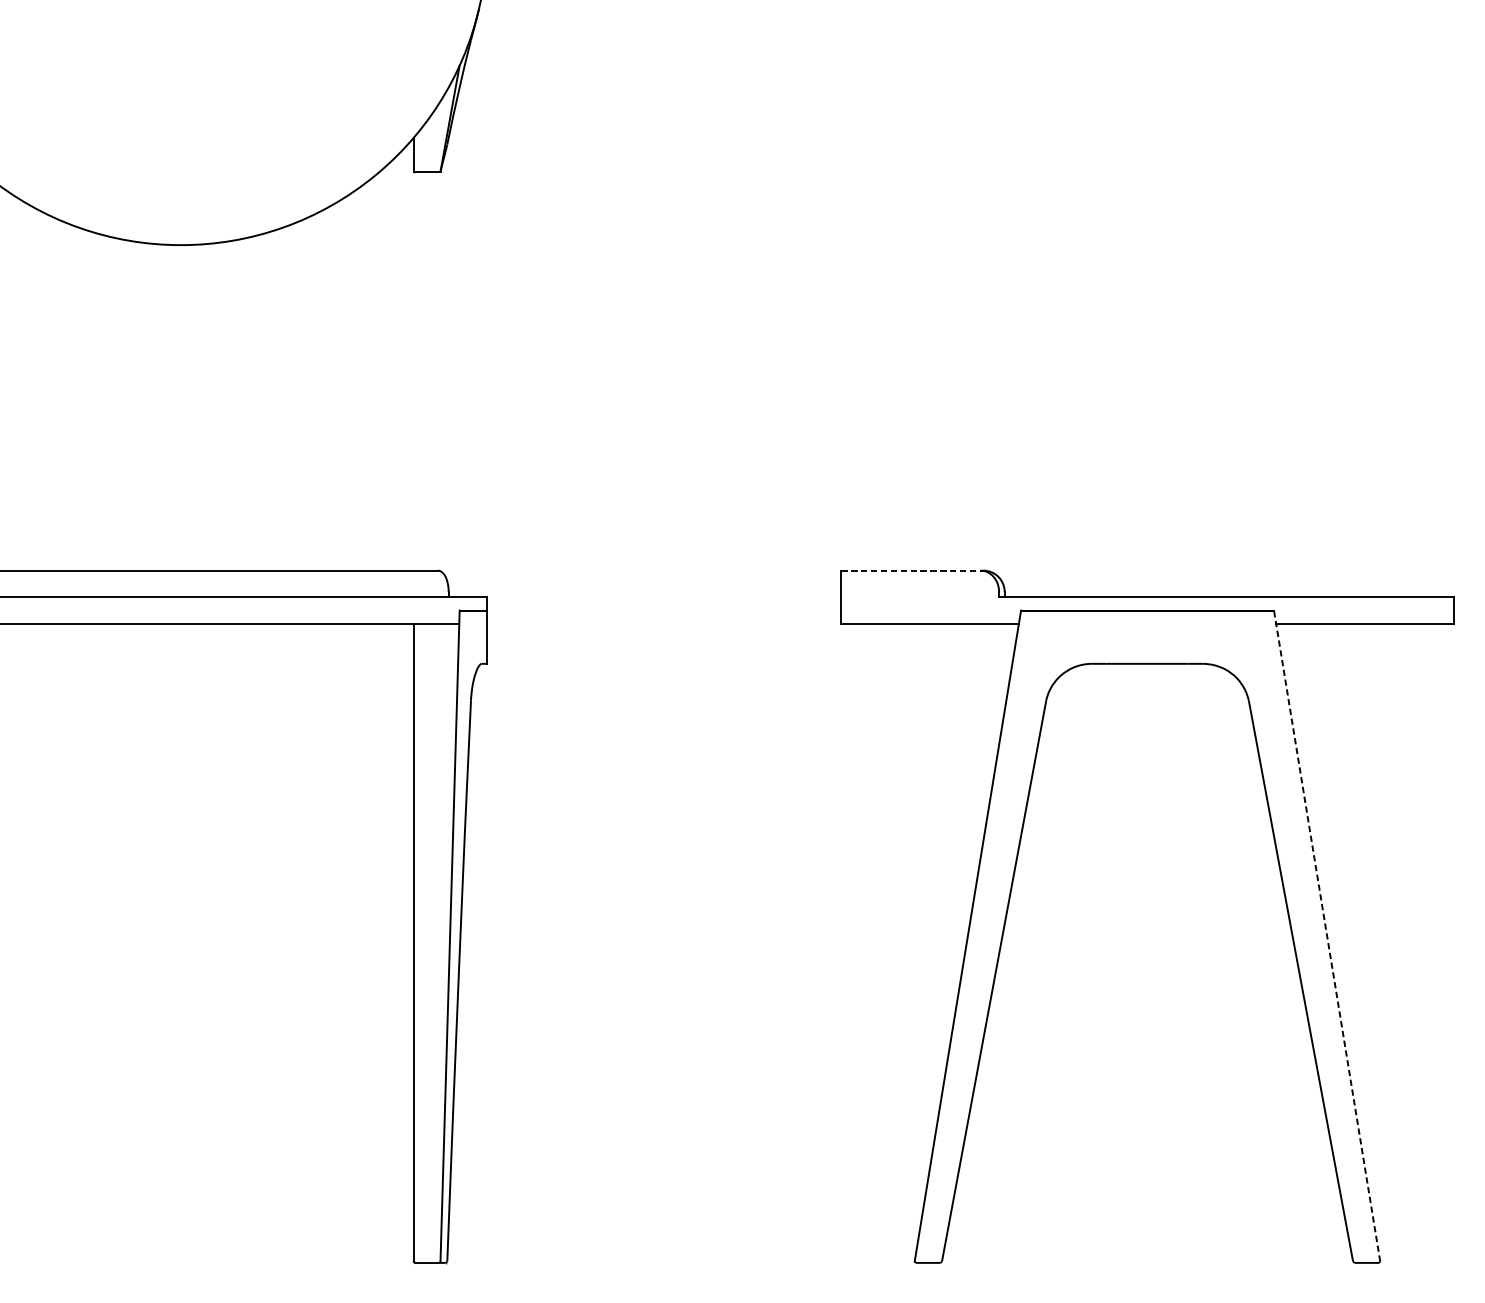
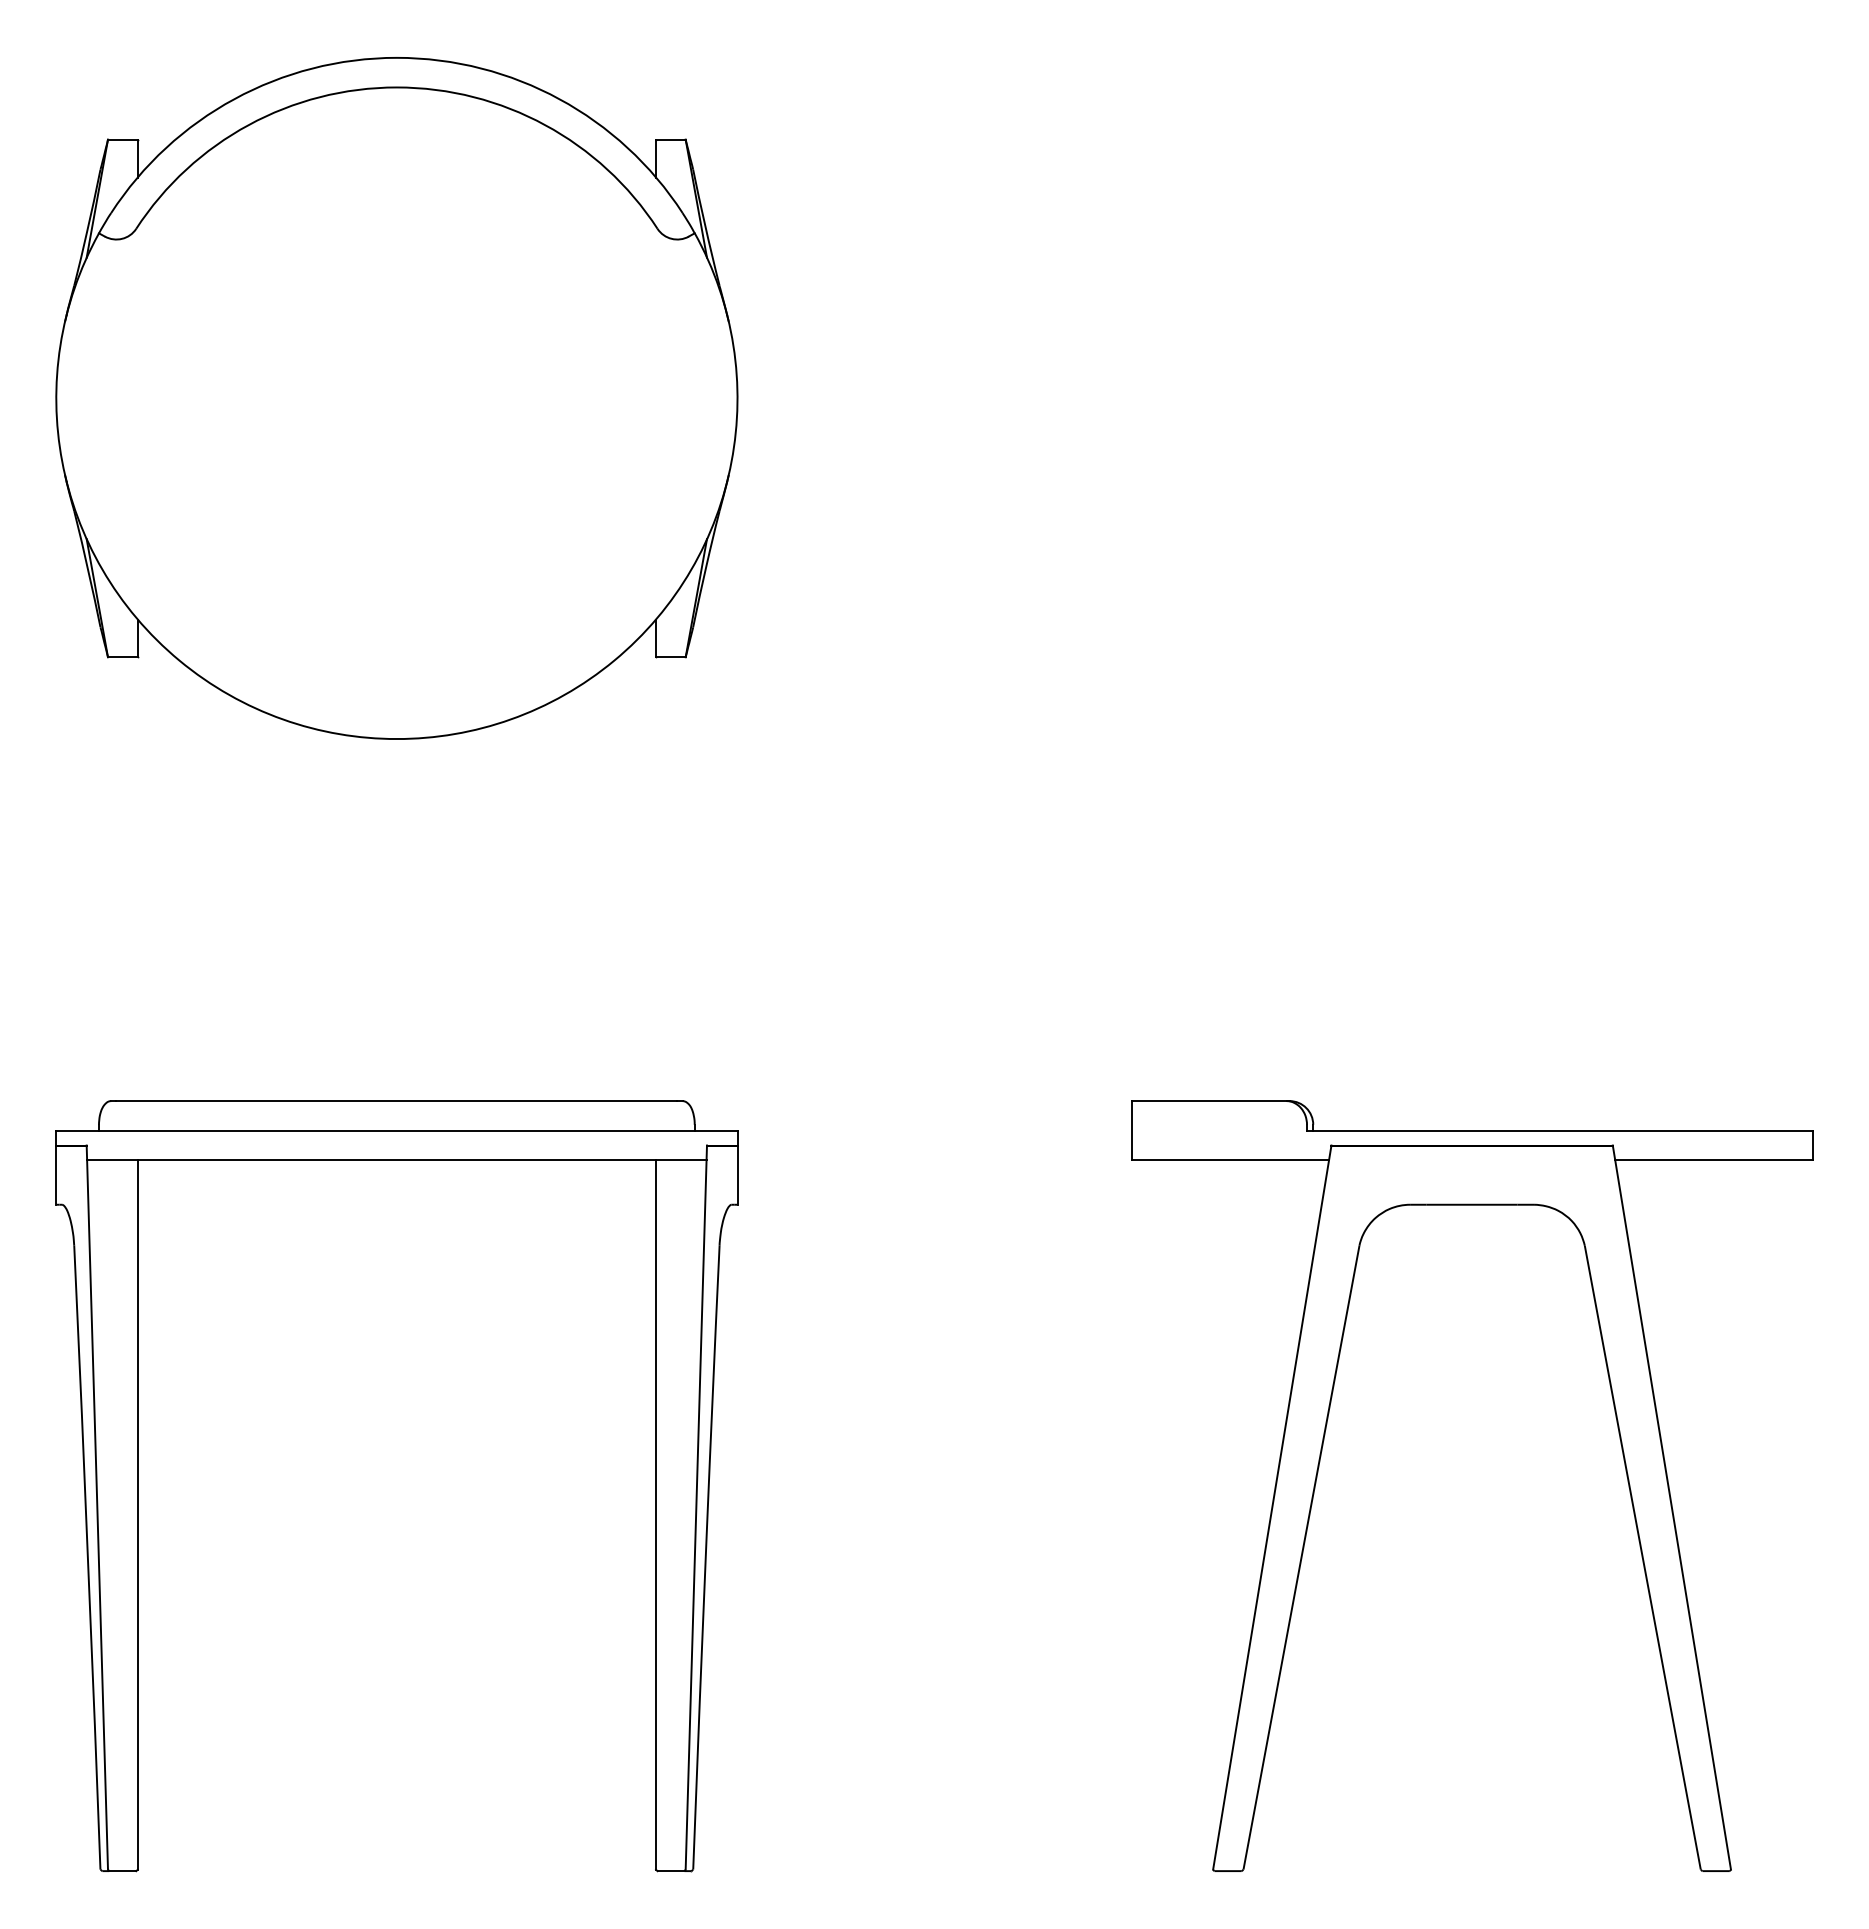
line: (911, 571) -> (1209, 1101), dashed -> solid
line: (1326, 936) -> (1671, 1507), dashed -> solid

